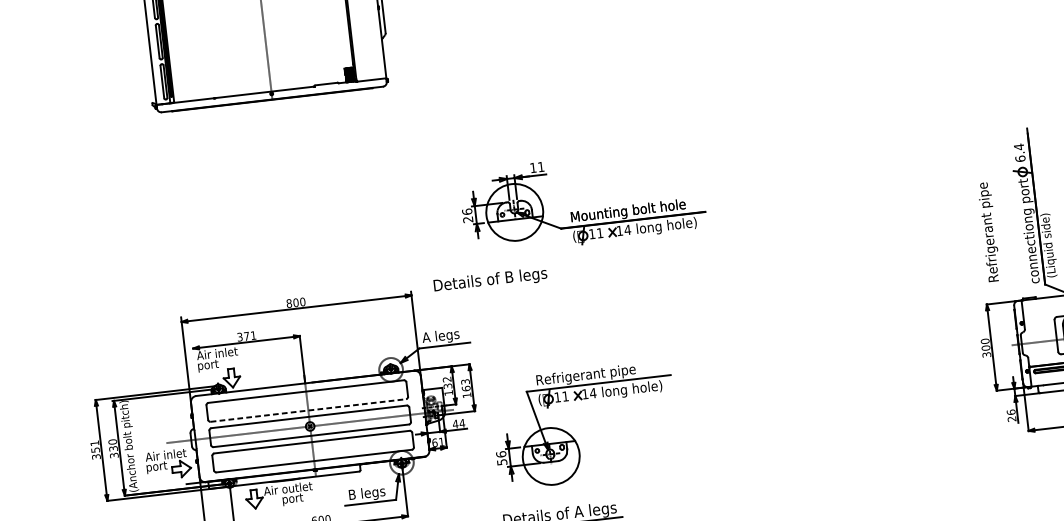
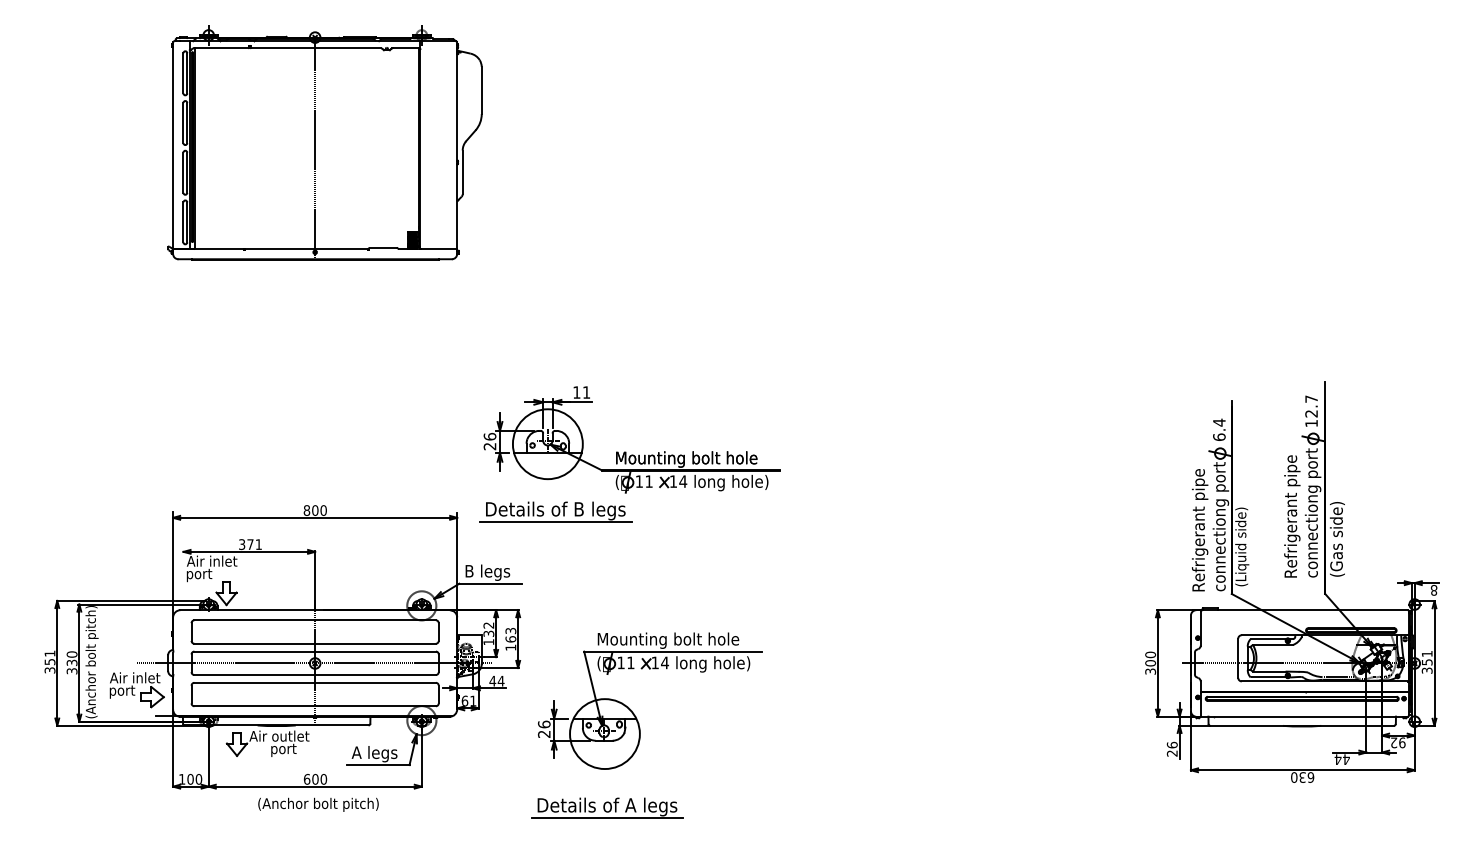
part: (578, 211) -> (625, 451), moved
text: (989, 232) -> (1200, 530), moved
line: (491, 289) -> (555, 521), added
text: (426, 337) -> (469, 571), A legs -> B legs
text: (594, 374) -> (669, 640), Refrigerant pipe -> Mounting bolt hole
line: (308, 410) -> (315, 643), dashed -> solid
text: (501, 461) -> (543, 733), 56 -> 26
text: (351, 494) -> (356, 752), B legs -> A legs

